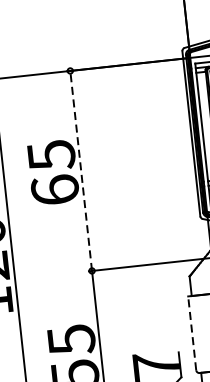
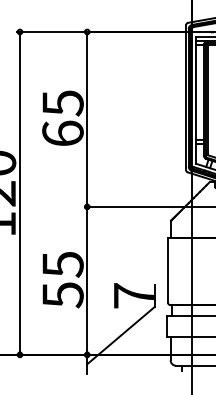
line: (81, 169) -> (87, 118), dashed -> solid
line: (191, 332) -> (167, 269), dashed -> solid

